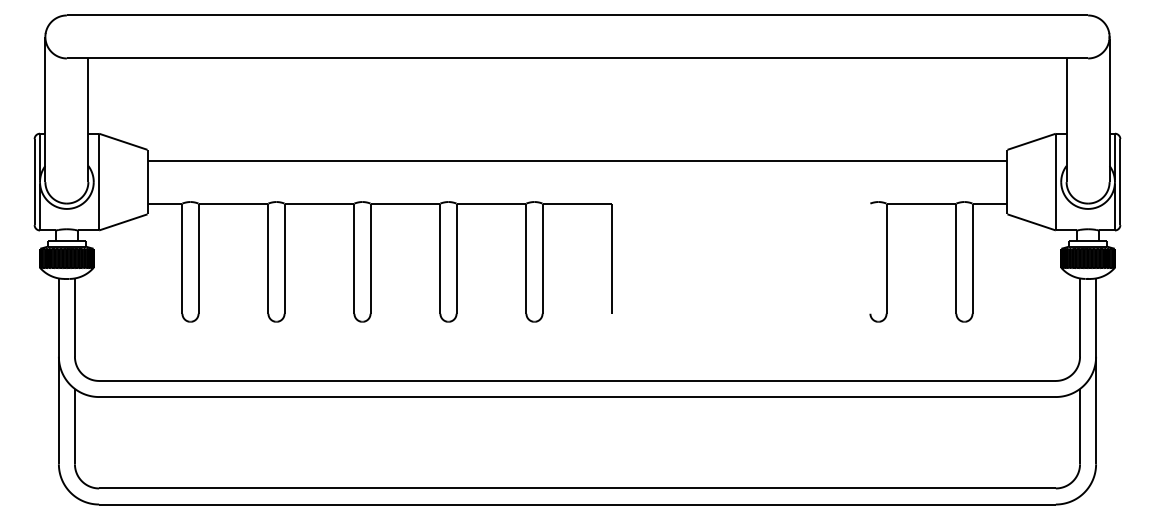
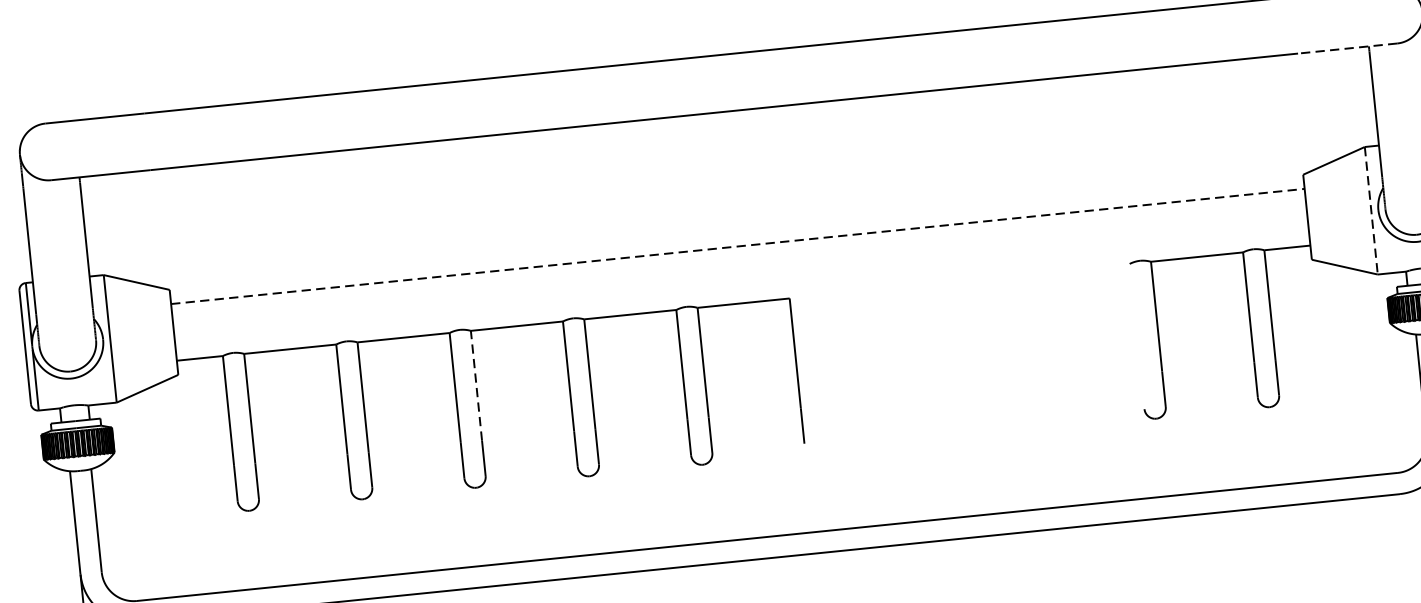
line: (1051, 58) -> (1349, 48), solid -> dashed
line: (577, 160) -> (737, 246), solid -> dashed
line: (1055, 182) -> (1370, 211), solid -> dashed
line: (370, 245) -> (476, 386), solid -> dashed

